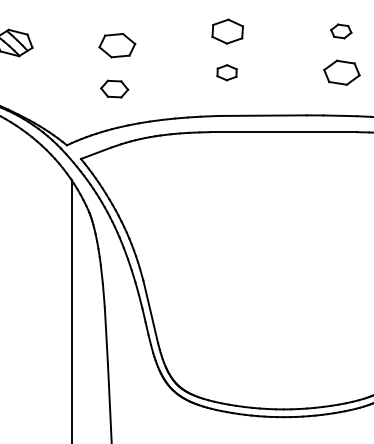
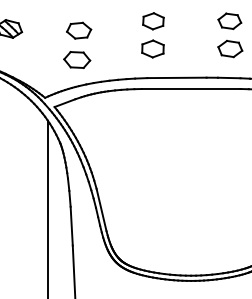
part: (340, 30) -> (229, 20), size x1.67
part: (226, 72) -> (152, 48), size x1.67
part: (114, 88) -> (77, 59), size x1.43

